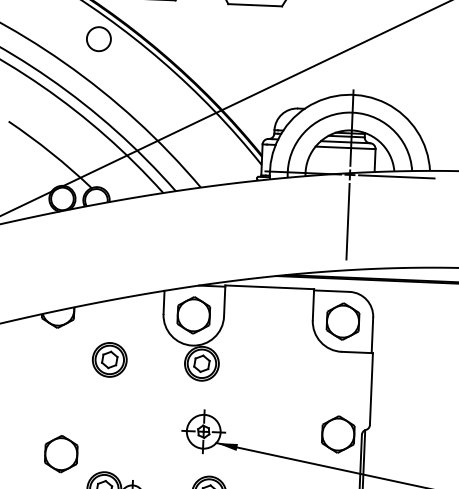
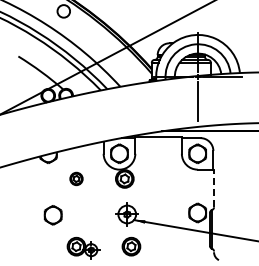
part: (109, 359) -> (76, 178), size x0.7
line: (372, 389) -> (214, 188), solid -> dashed
part: (59, 454) -> (52, 215), moved

